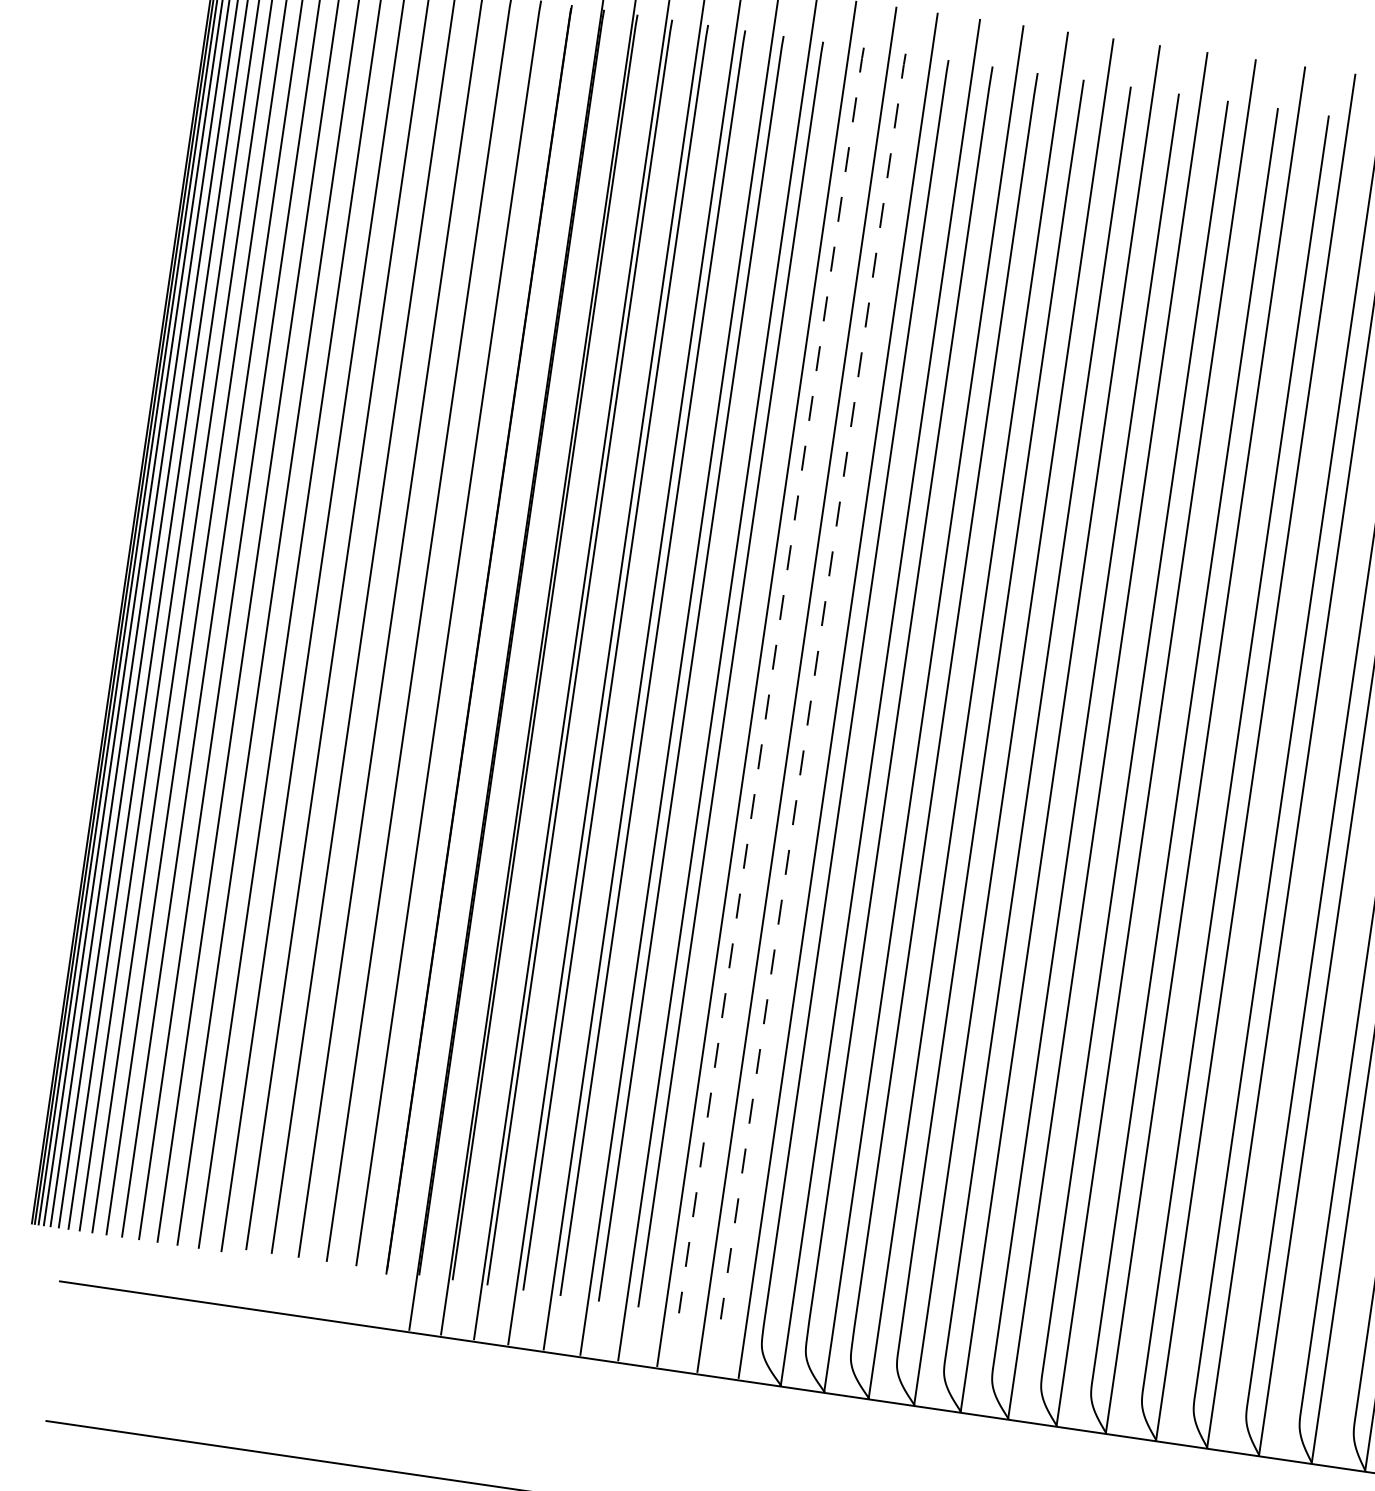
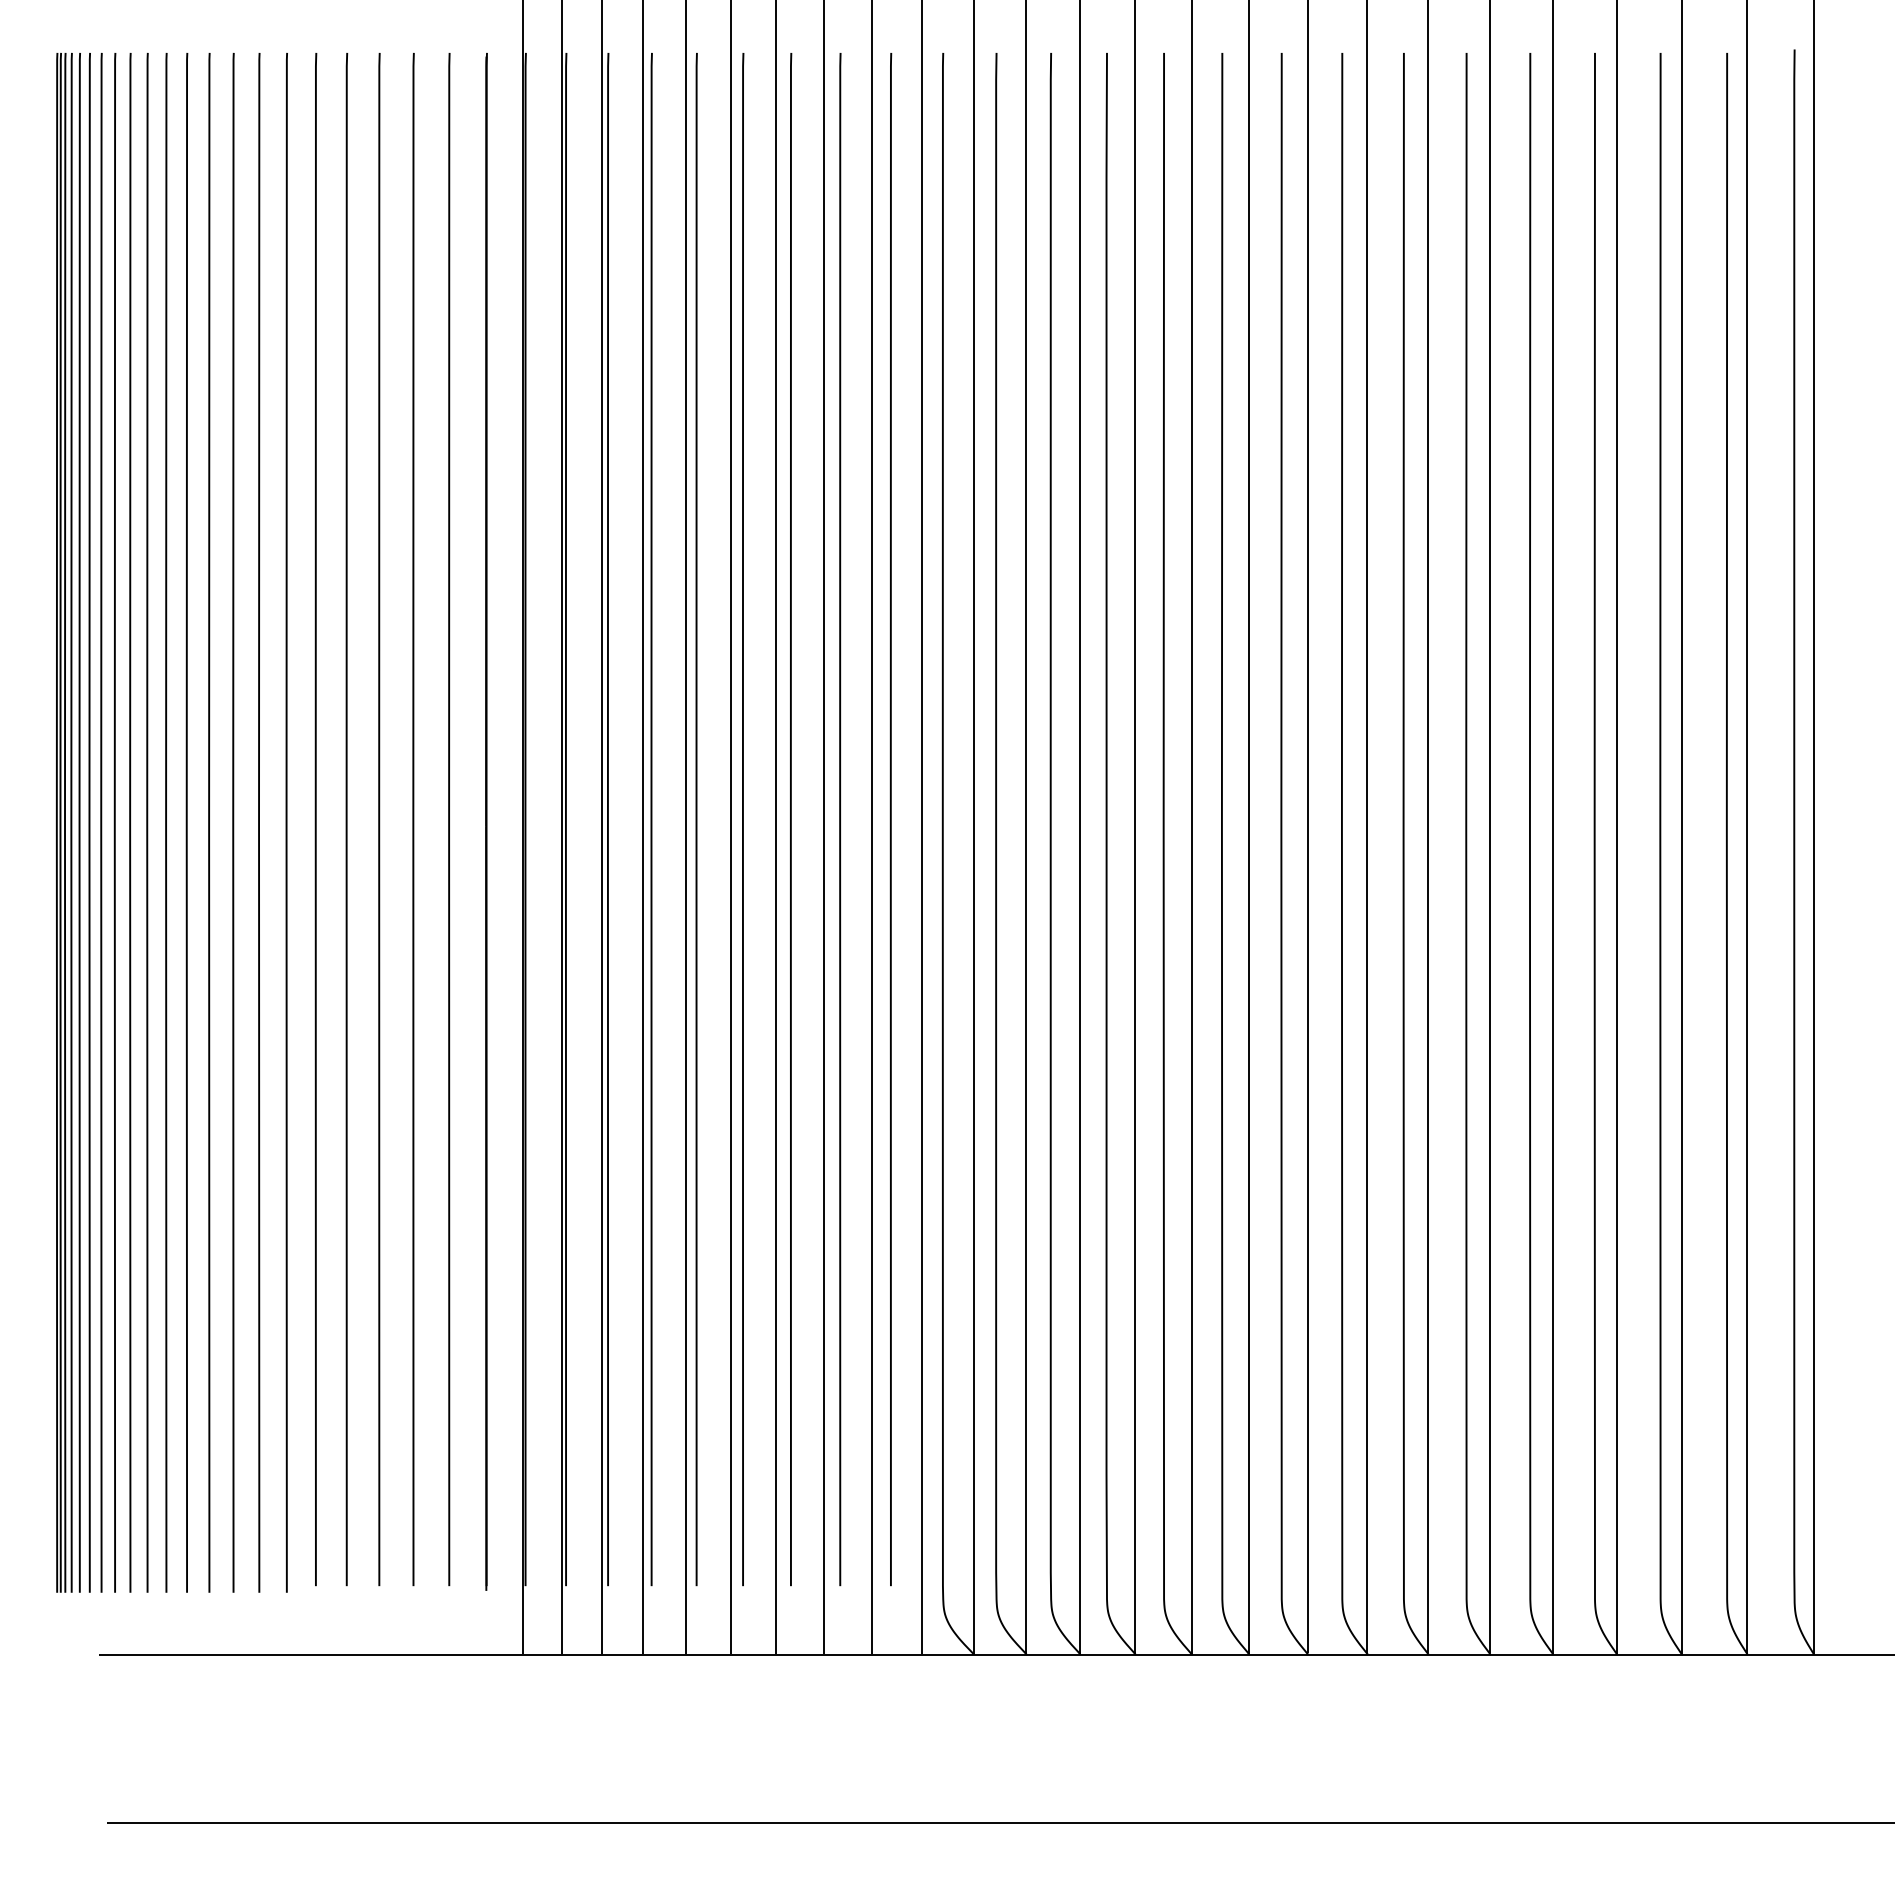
line: (771, 680) -> (840, 819), dashed -> solid
line: (812, 686) -> (890, 819), dashed -> solid

